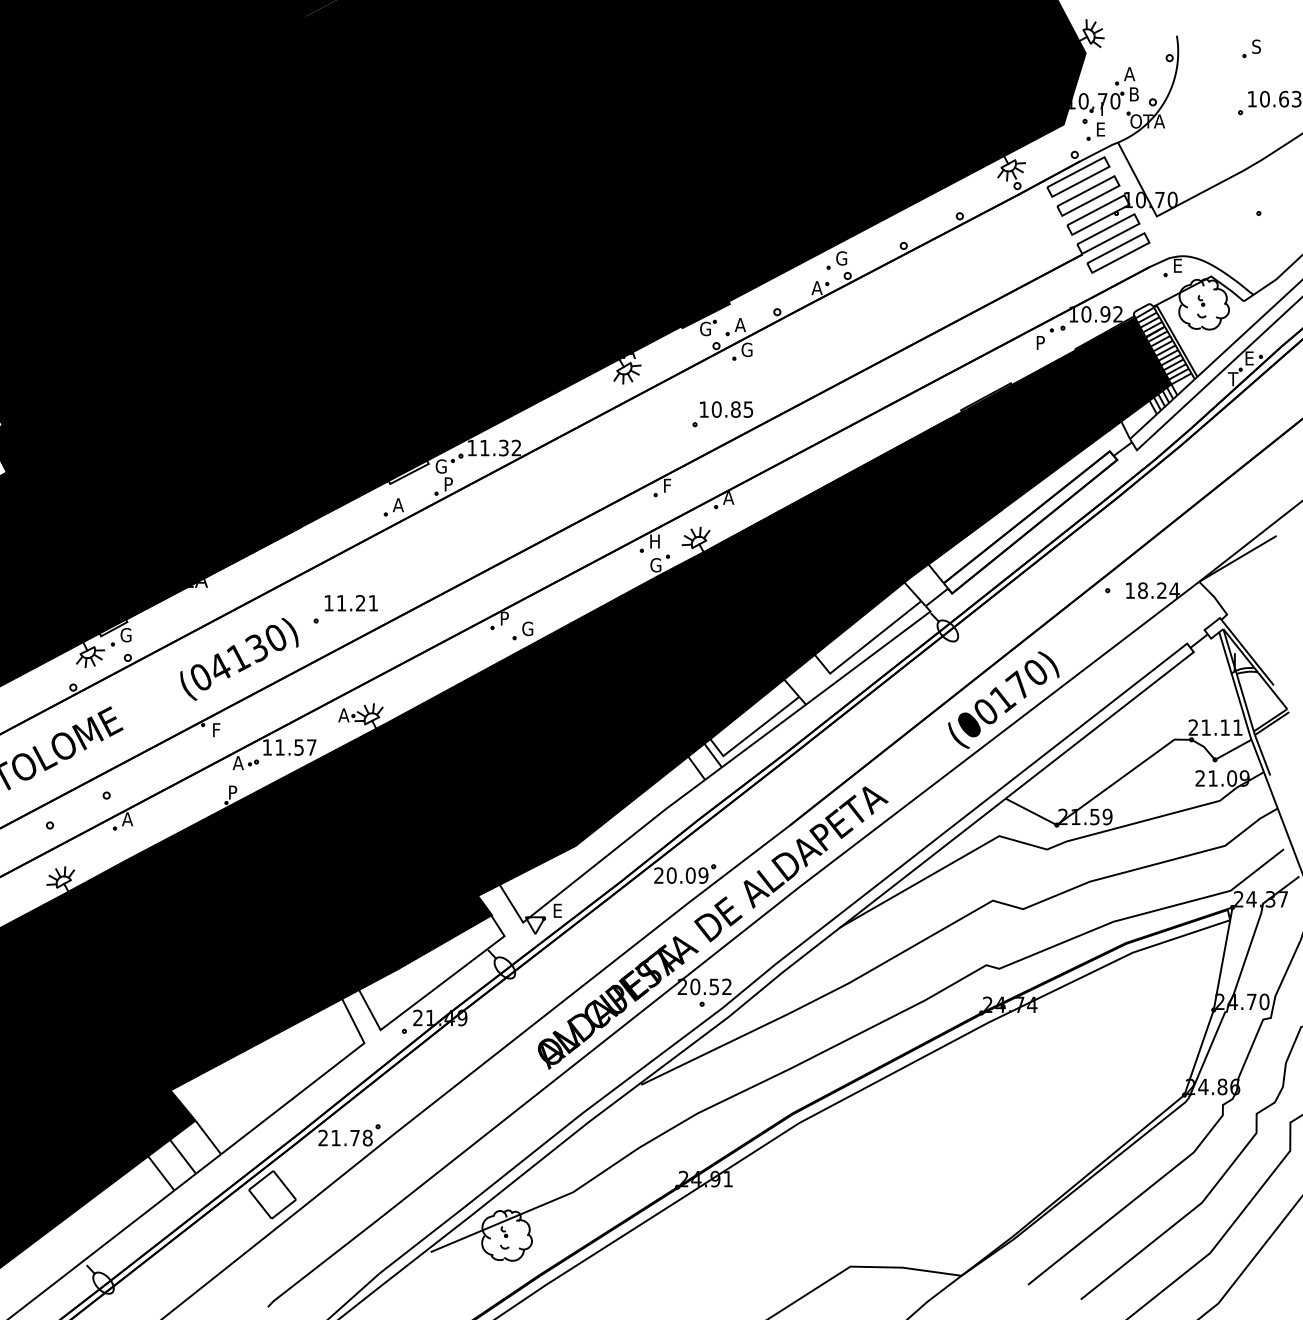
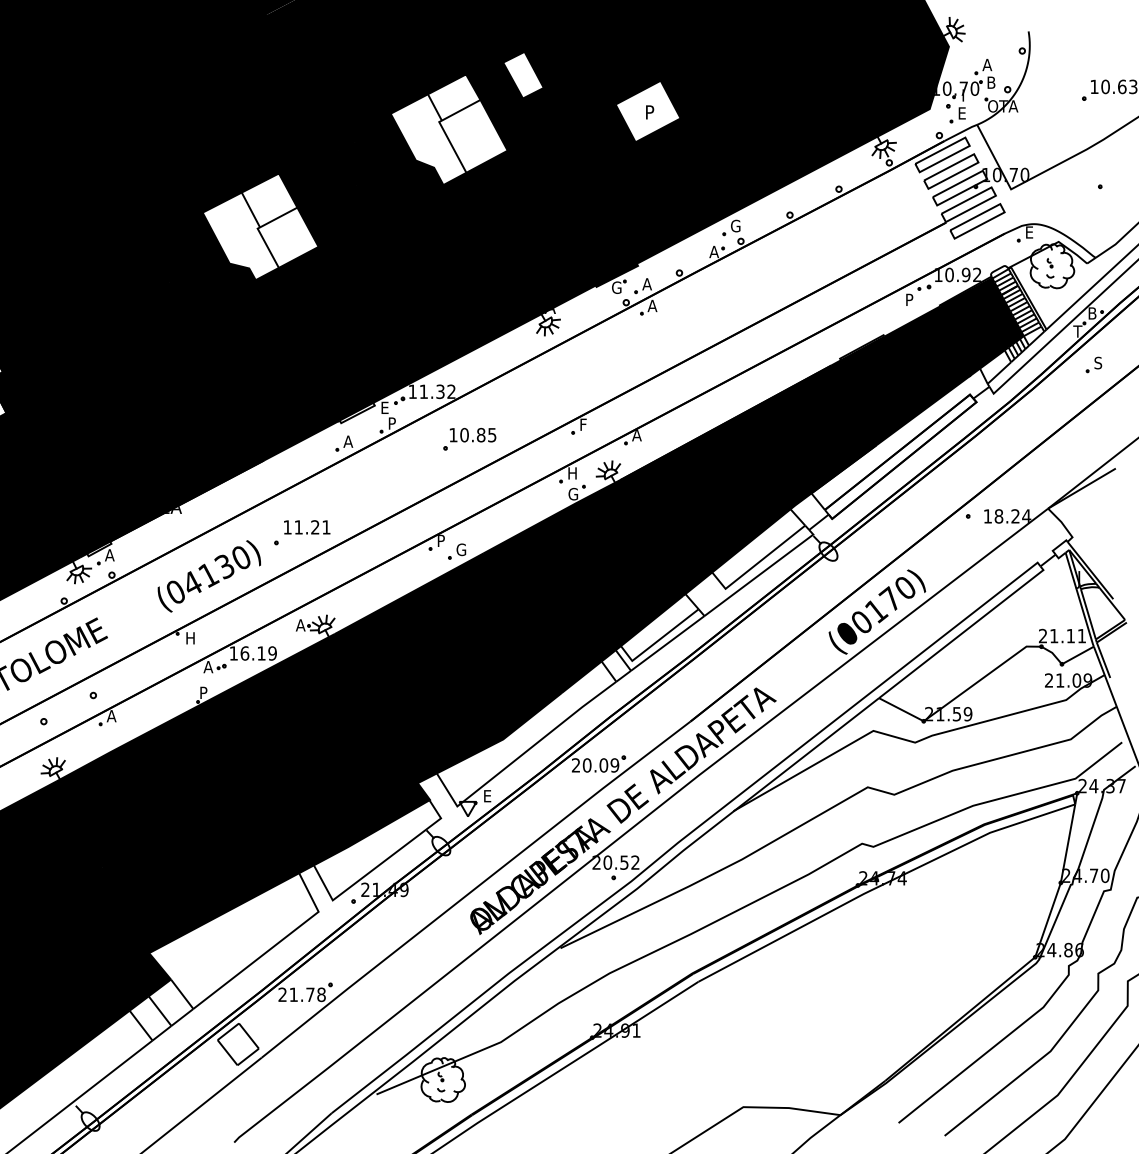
part: (1251, 48) -> (1093, 364), moved
fill: (598, 84) -> (523, 74), removed
fill: (740, 127) -> (647, 111), removed
fill: (513, 147) -> (448, 129), removed
fill: (297, 258) -> (260, 226), removed
text: (746, 349) -> (652, 305), G -> A
text: (1252, 358) -> (1094, 313), E -> B
part: (722, 414) -> (469, 439), moved
text: (440, 466) -> (385, 407), G -> E
text: (126, 635) -> (110, 555), G -> A
text: (217, 730) -> (190, 638), F -> H
text: (295, 747) -> (258, 653), 11.57 -> 16.19

